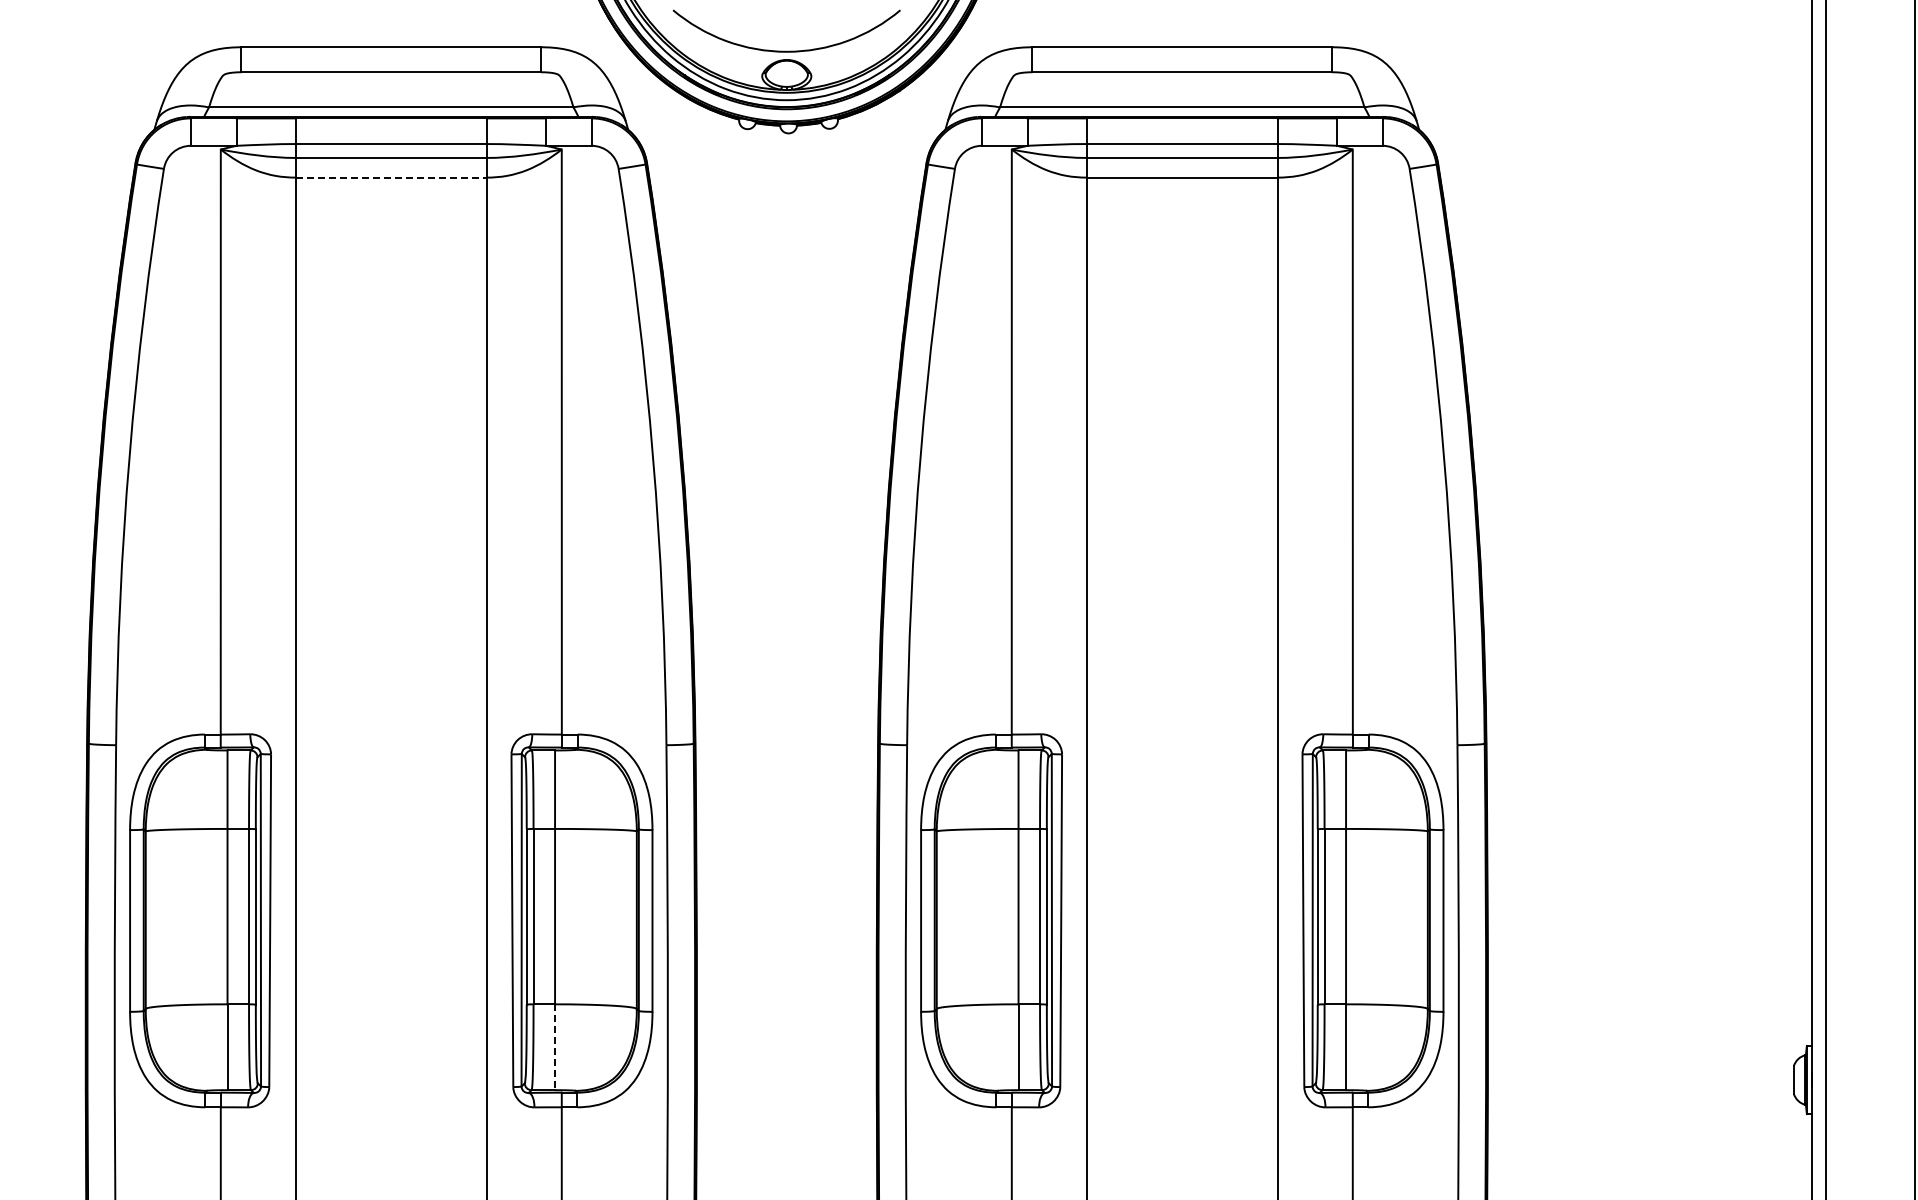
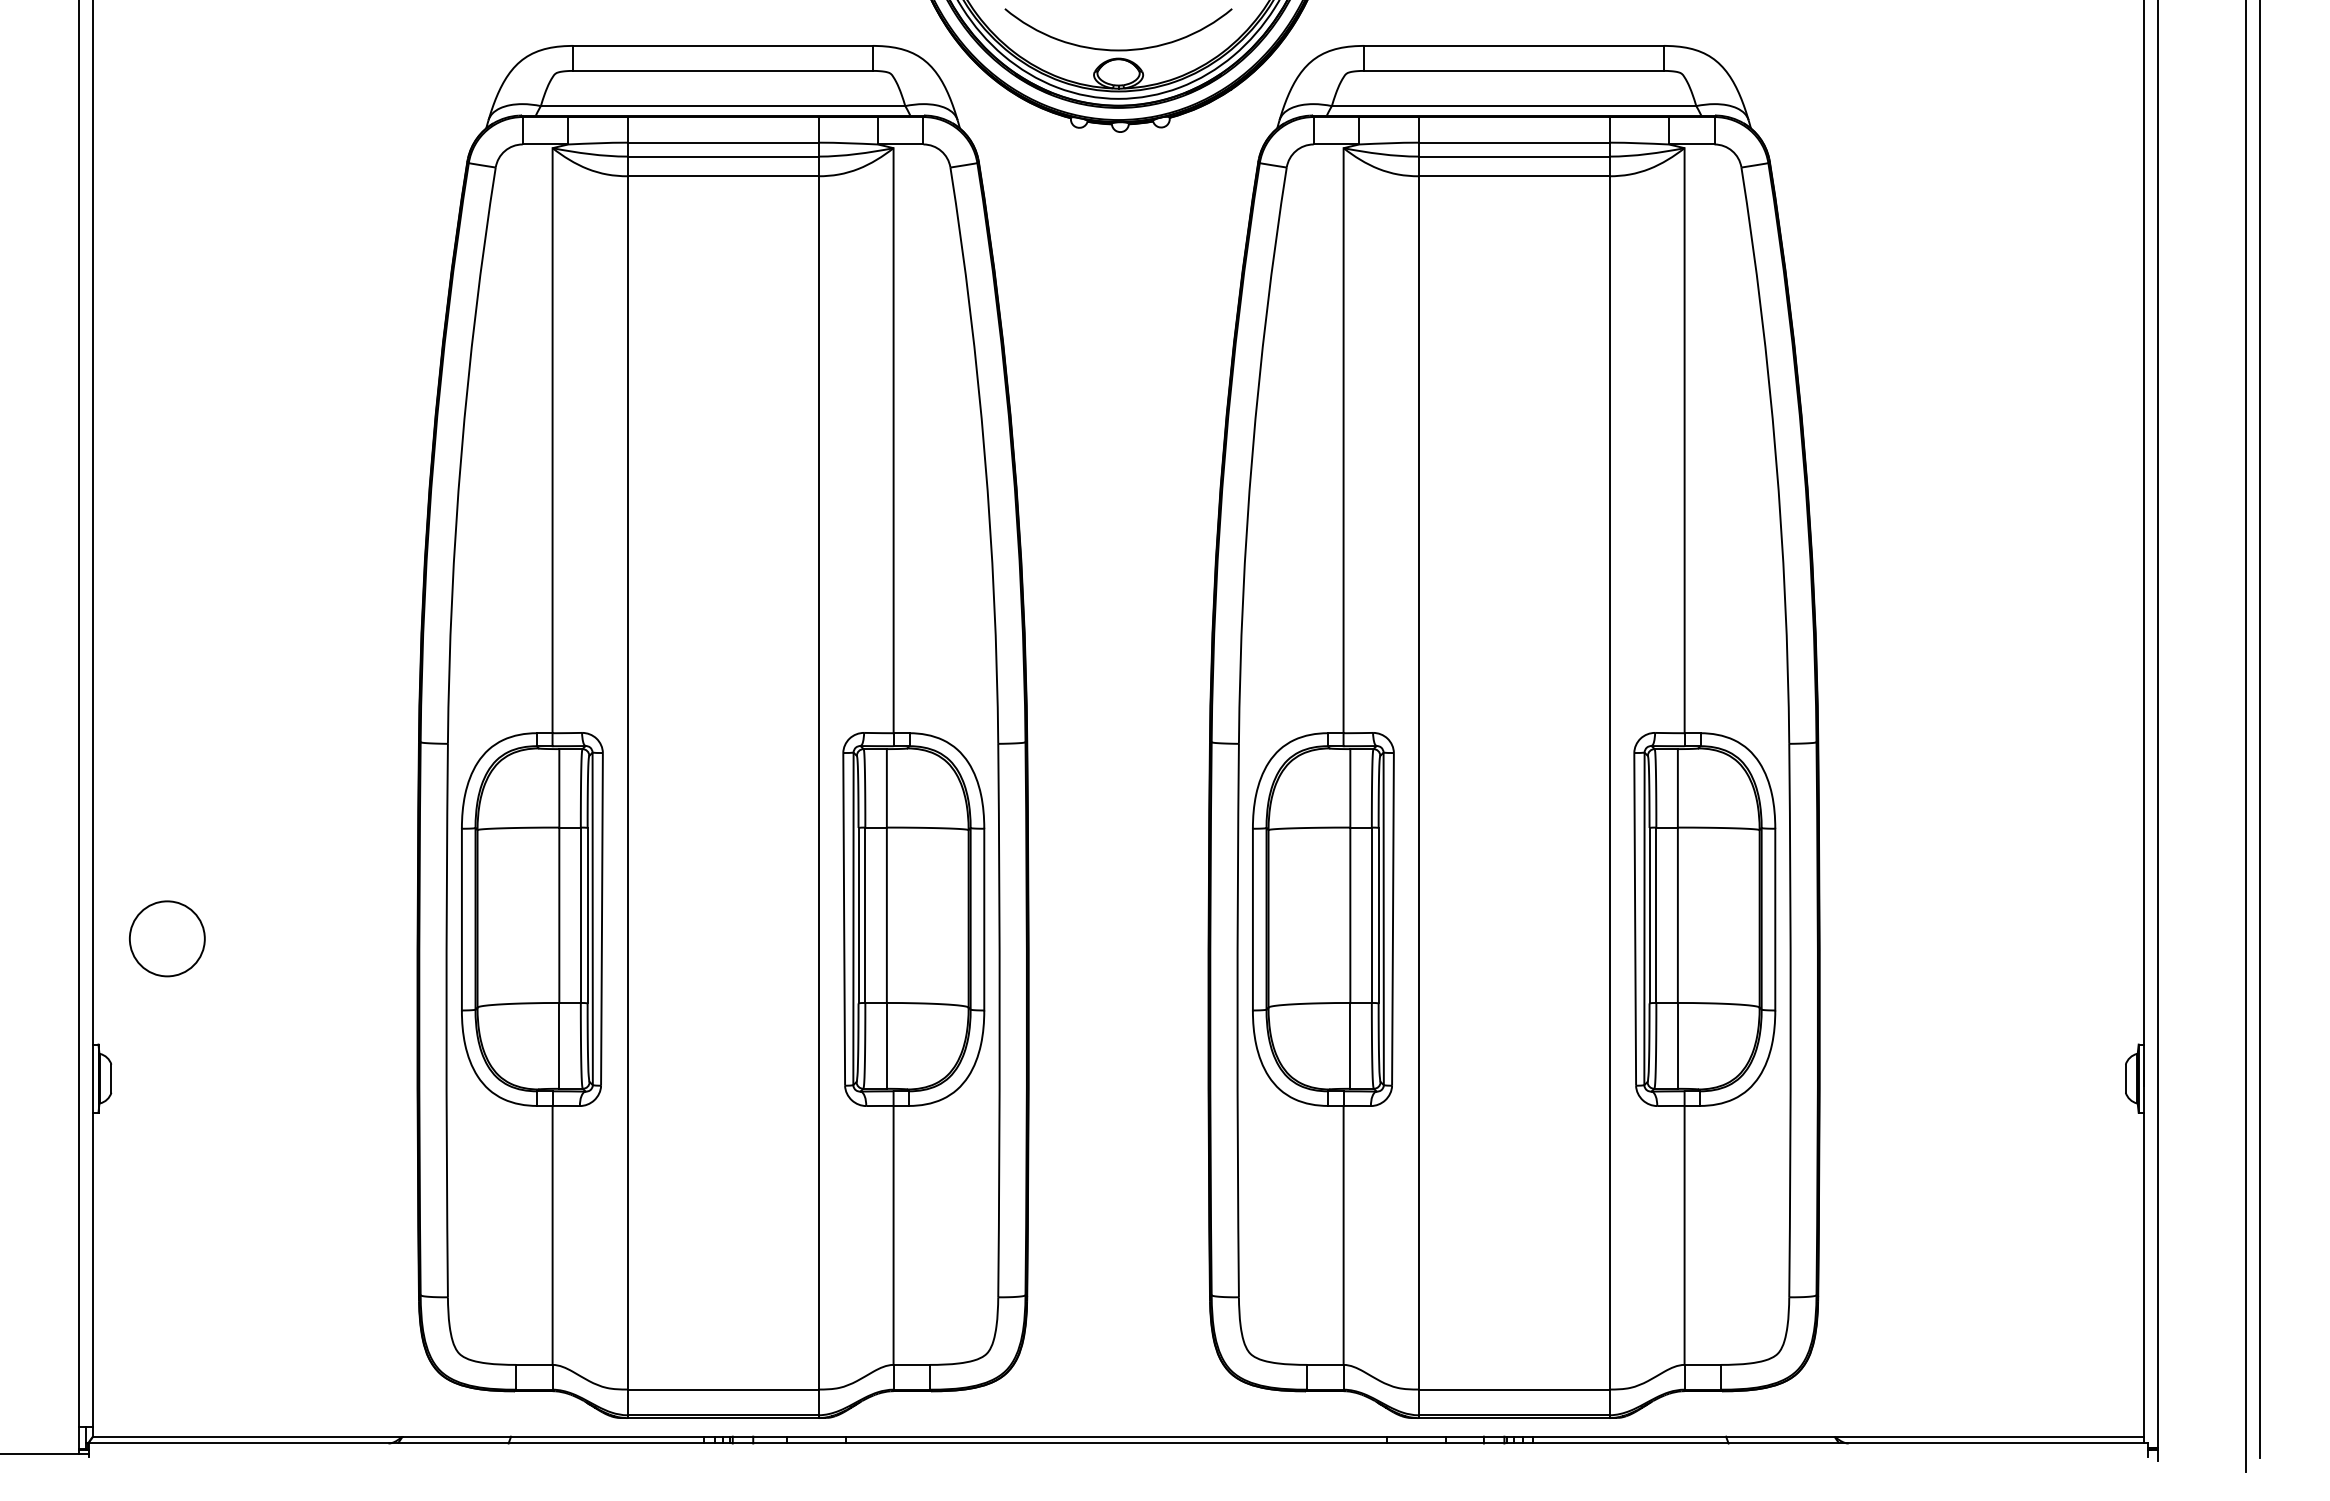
line: (391, 177) -> (723, 176), dashed -> solid
line: (554, 1046) -> (886, 1045), dashed -> solid

